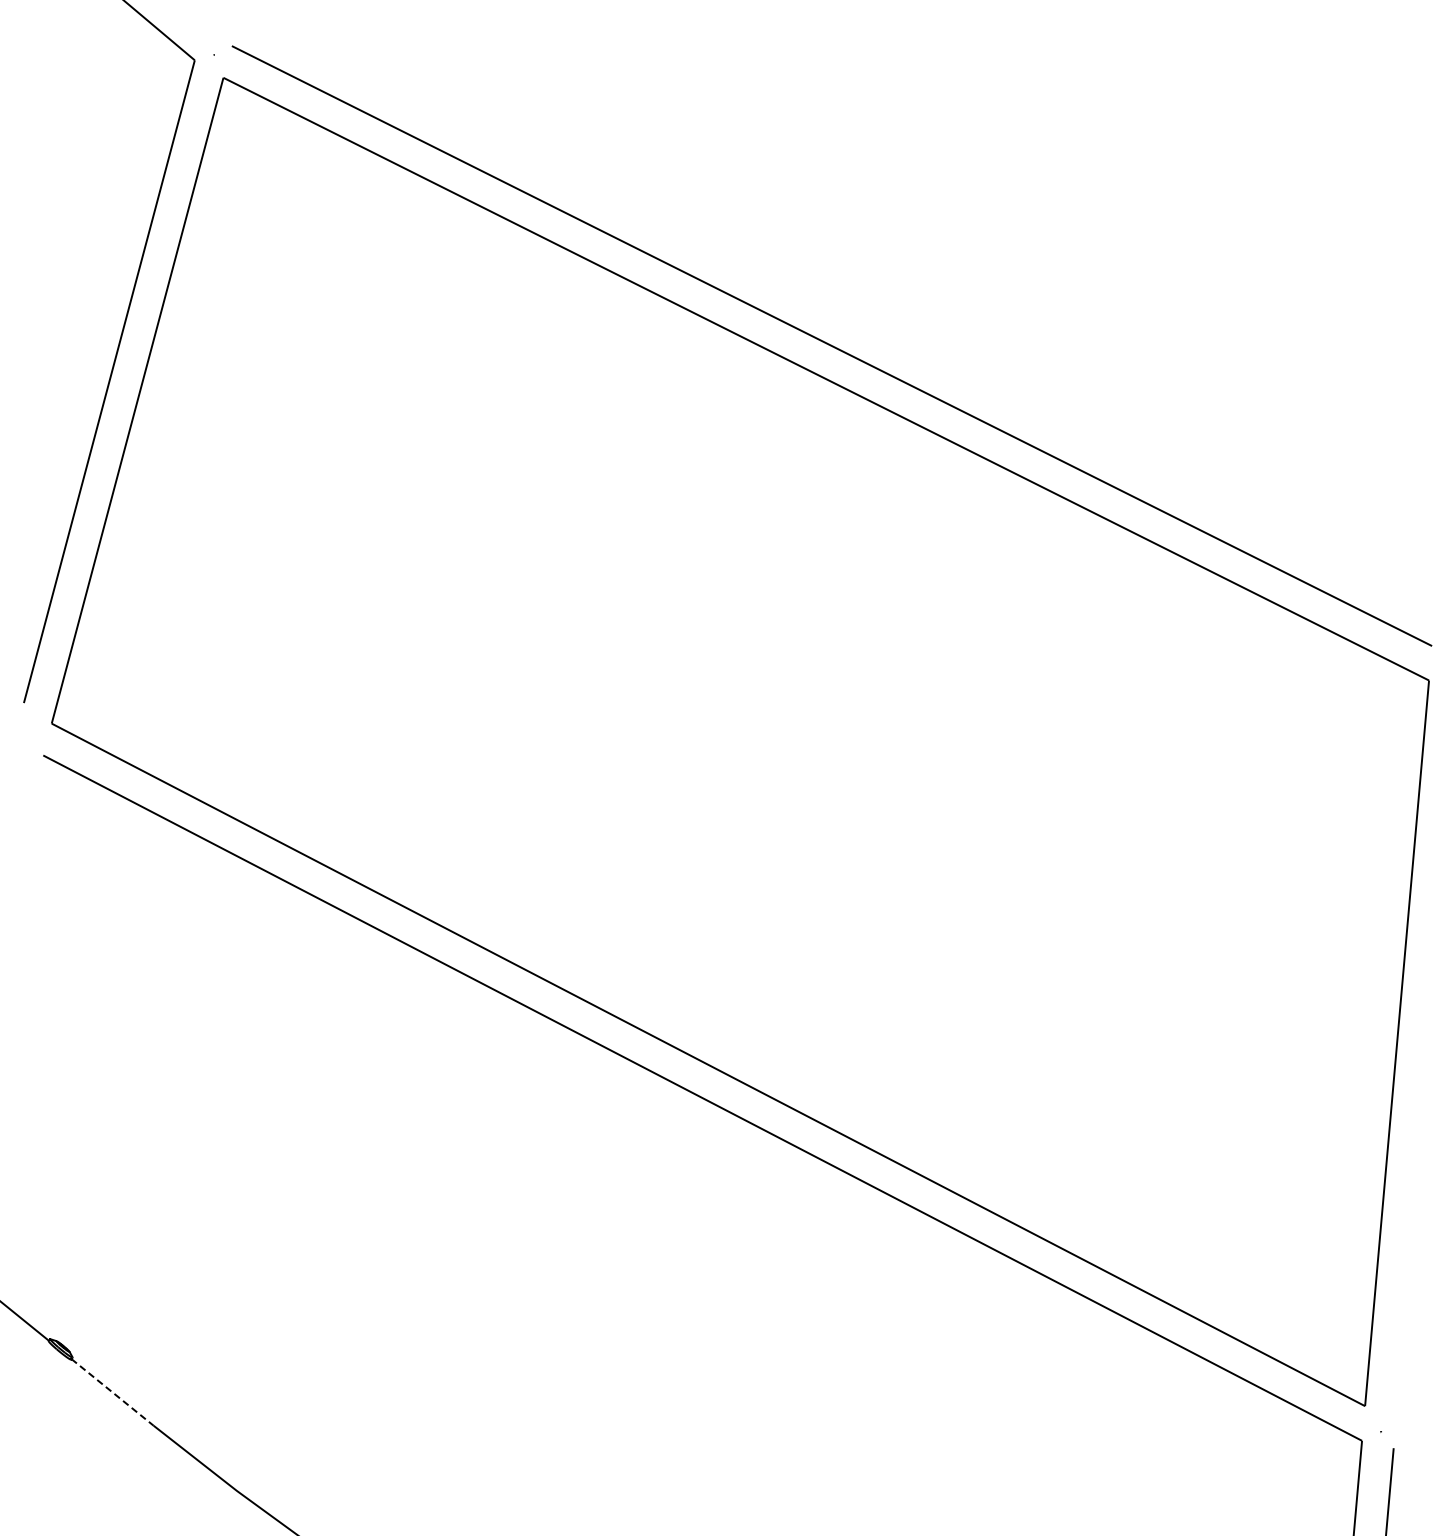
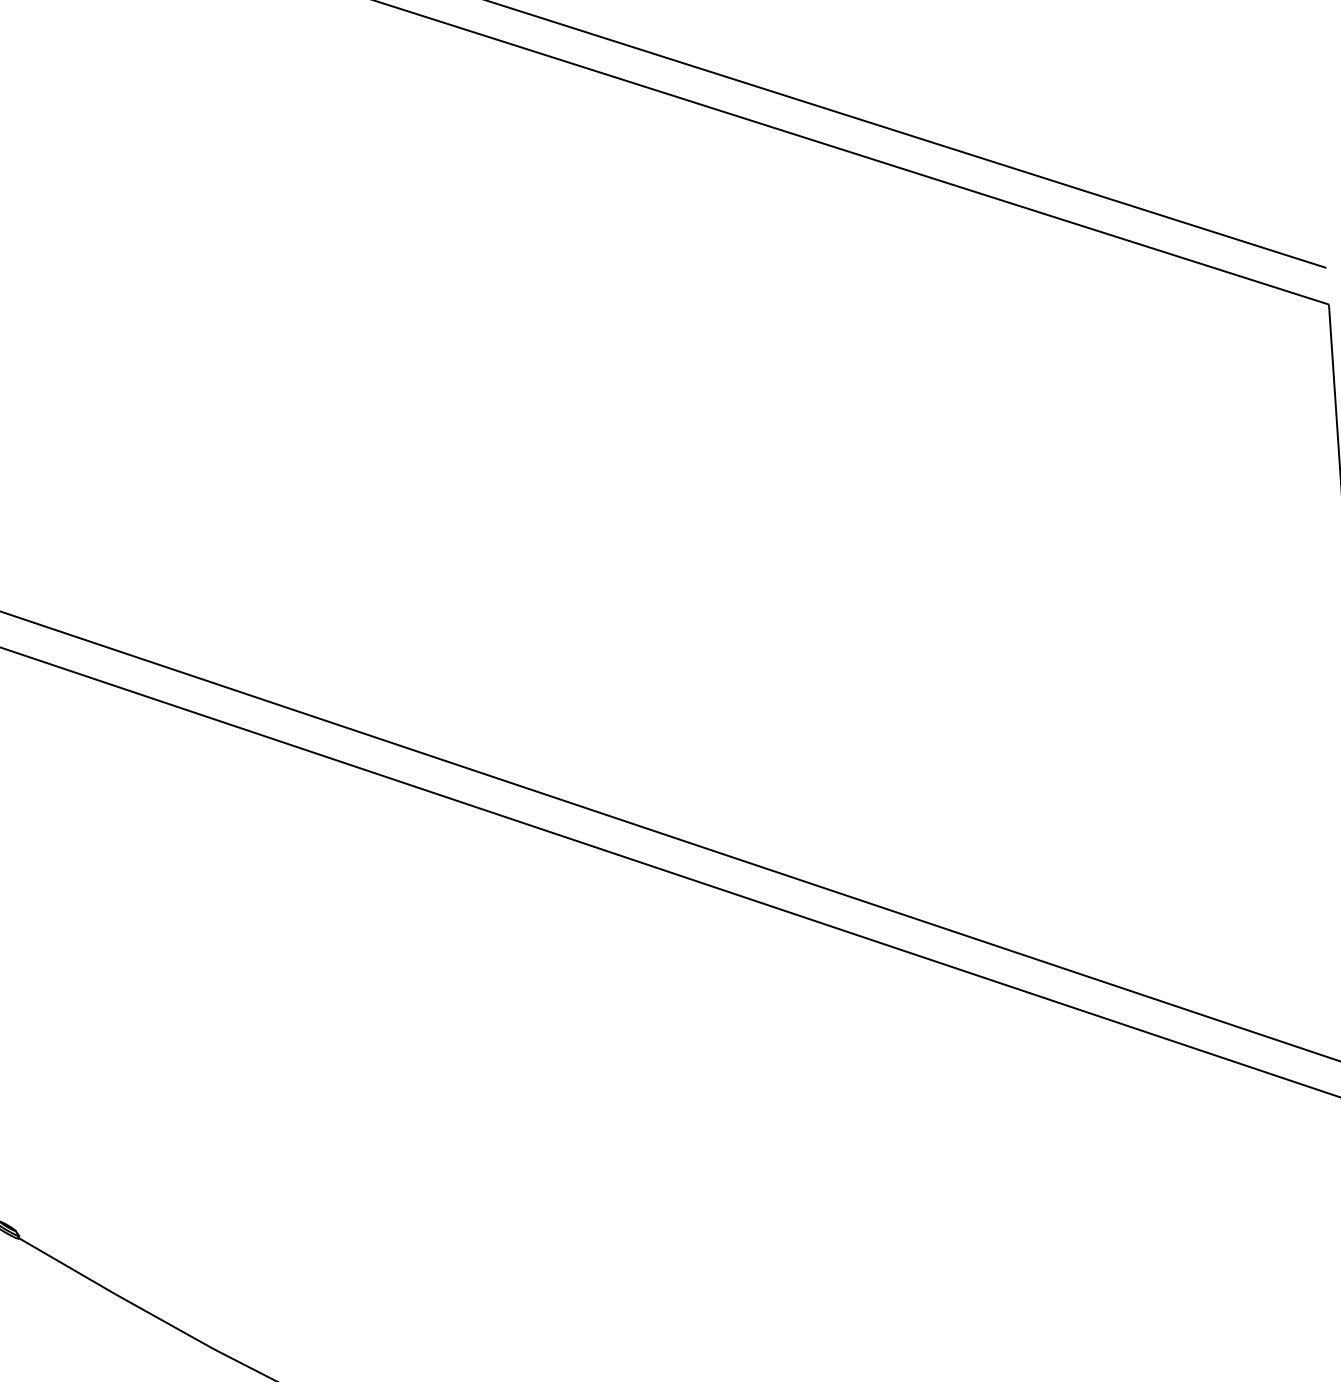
line: (112, 1392) -> (66, 1266), dashed -> solid

